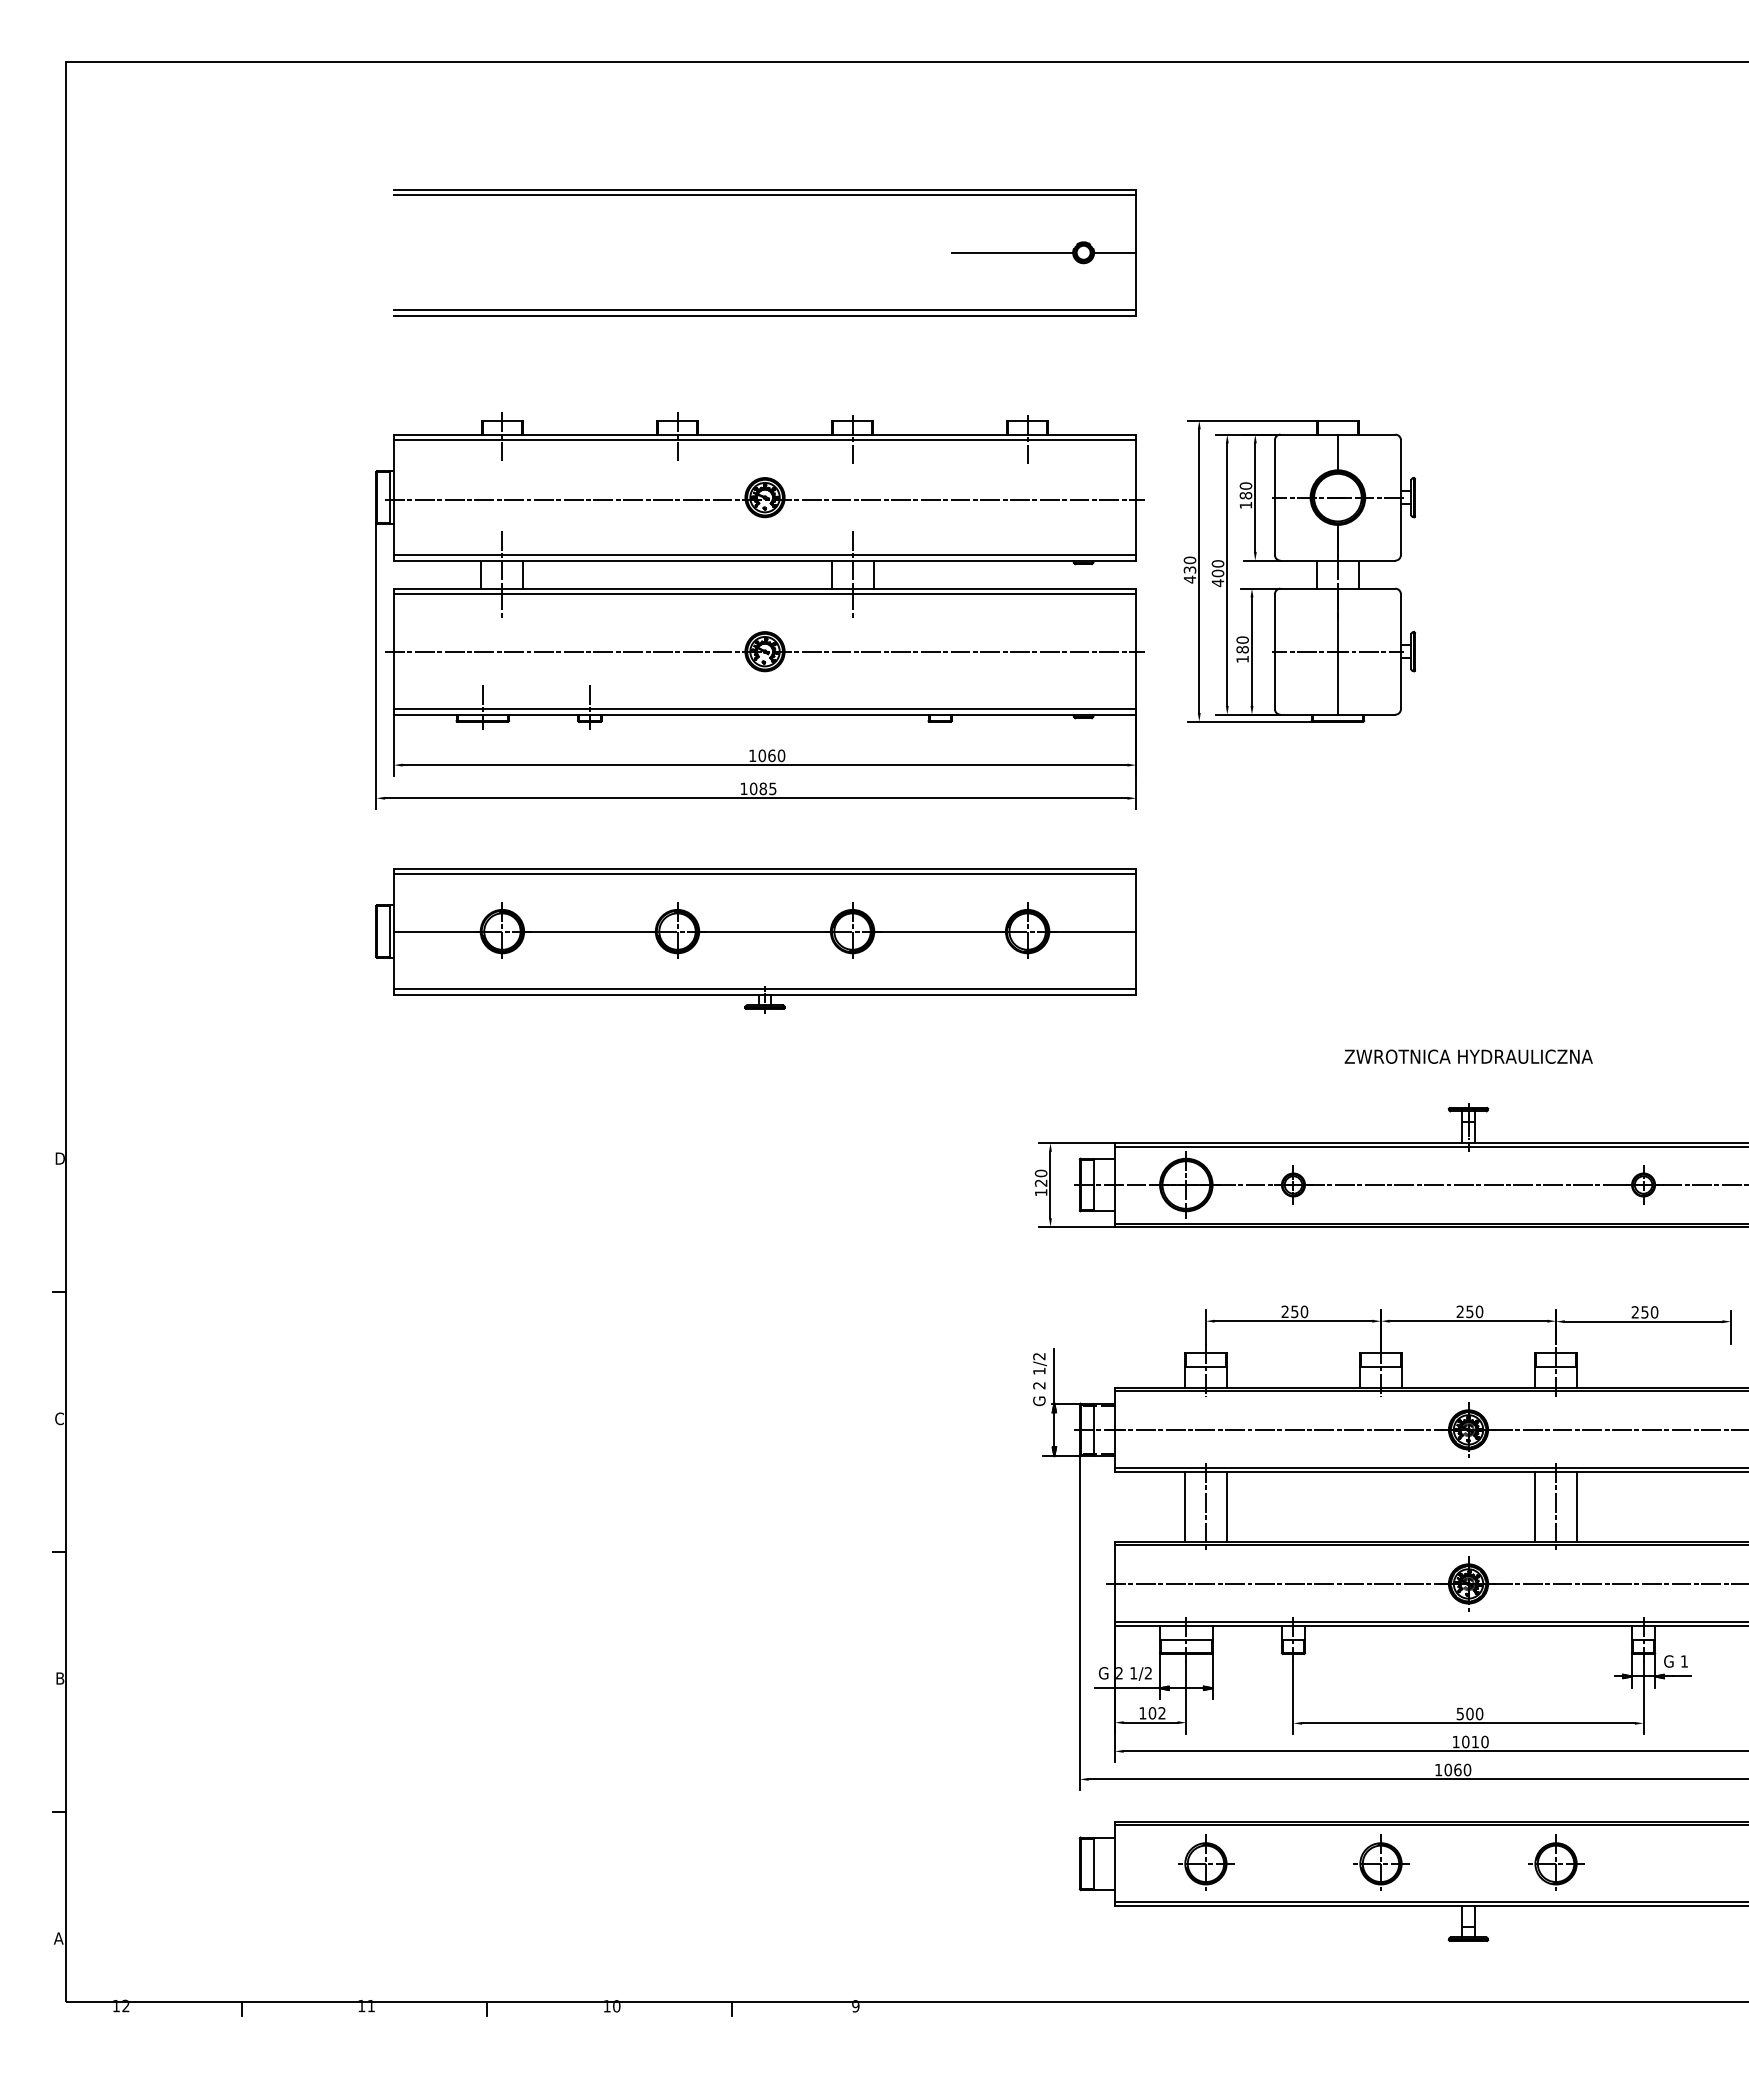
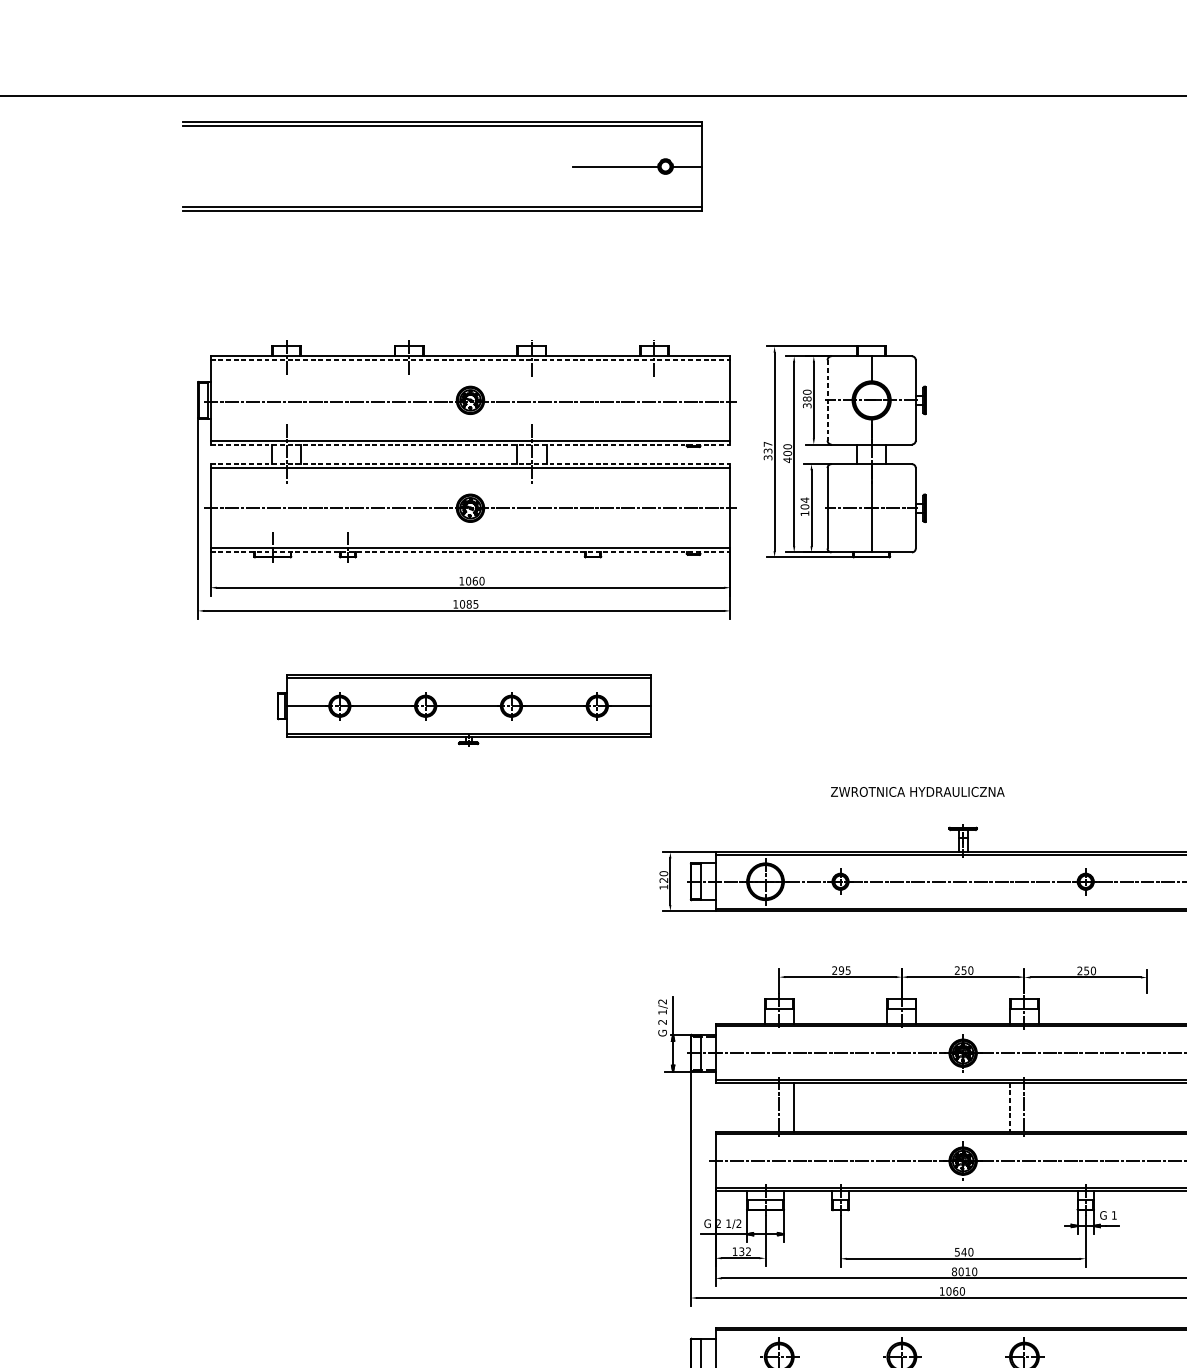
part: (764, 195) -> (442, 126), moved
line: (765, 440) -> (470, 360), solid -> dashed
line: (1274, 498) -> (827, 401), solid -> dashed
text: (1245, 504) -> (806, 405), 180 -> 380
line: (765, 560) -> (470, 444), solid -> dashed
text: (1189, 569) -> (767, 450), 430 -> 337
line: (765, 588) -> (470, 464), solid -> dashed
text: (1242, 644) -> (804, 503), 180 -> 104
line: (765, 714) -> (470, 552), solid -> dashed
part: (755, 940) -> (463, 710), size x0.7
text: (1468, 1056) -> (917, 791), moved
text: (1299, 1311) -> (844, 970), 250 -> 295
line: (1184, 1506) -> (764, 1106), removed
line: (1577, 1506) -> (1039, 1106), removed
line: (1535, 1507) -> (1010, 1107), solid -> dashed
text: (1152, 1713) -> (741, 1251), 102 -> 132
text: (1469, 1713) -> (963, 1251), 500 -> 540
text: (1455, 1741) -> (954, 1271), 1010 -> 8010

